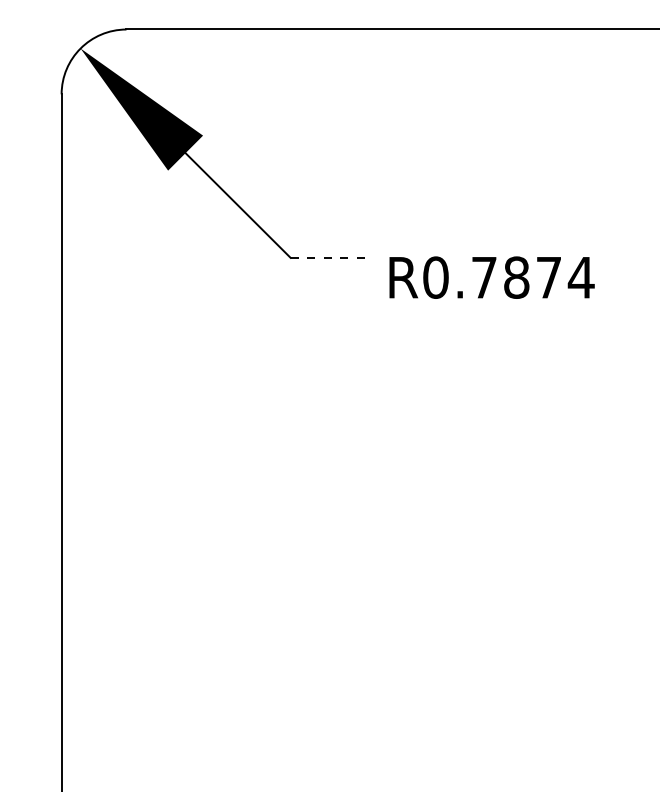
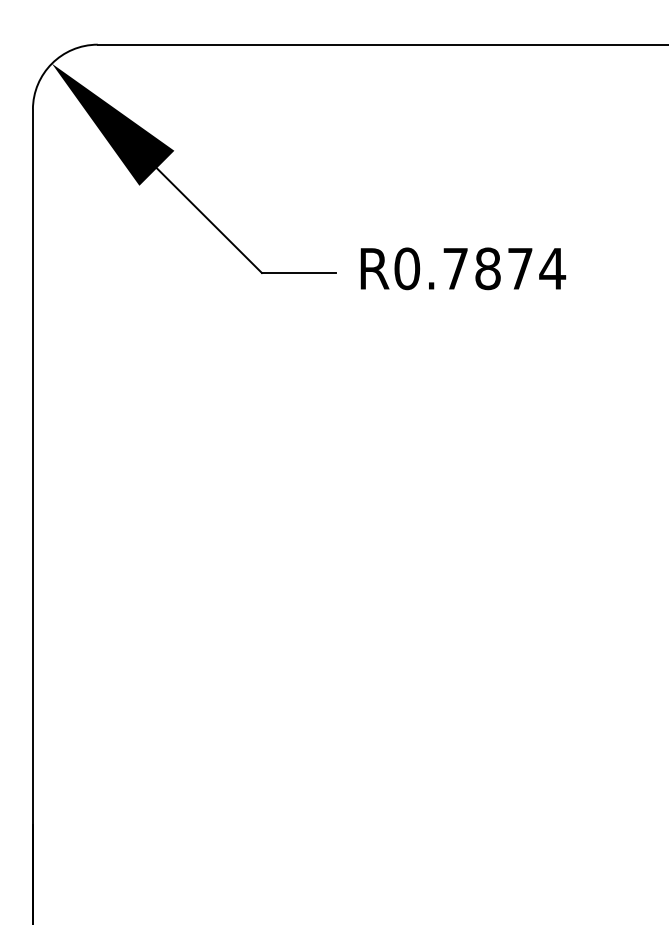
line: (327, 258) -> (298, 273), dashed -> solid
text: (492, 277) -> (463, 268), moved

